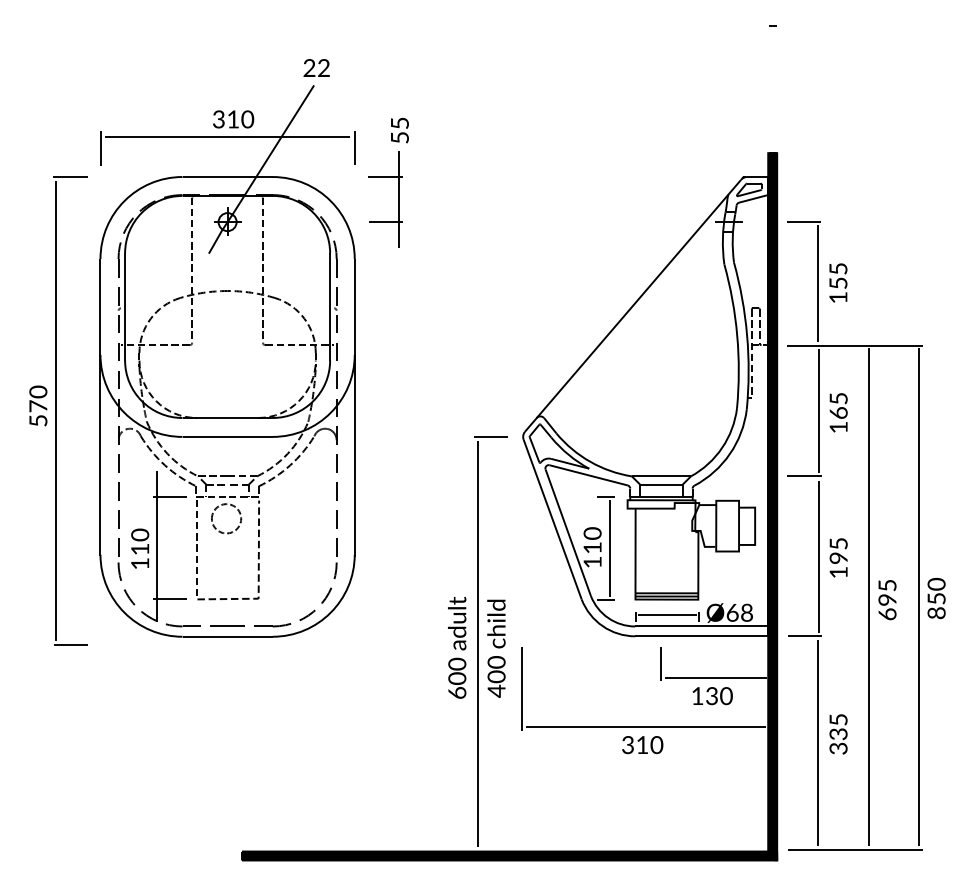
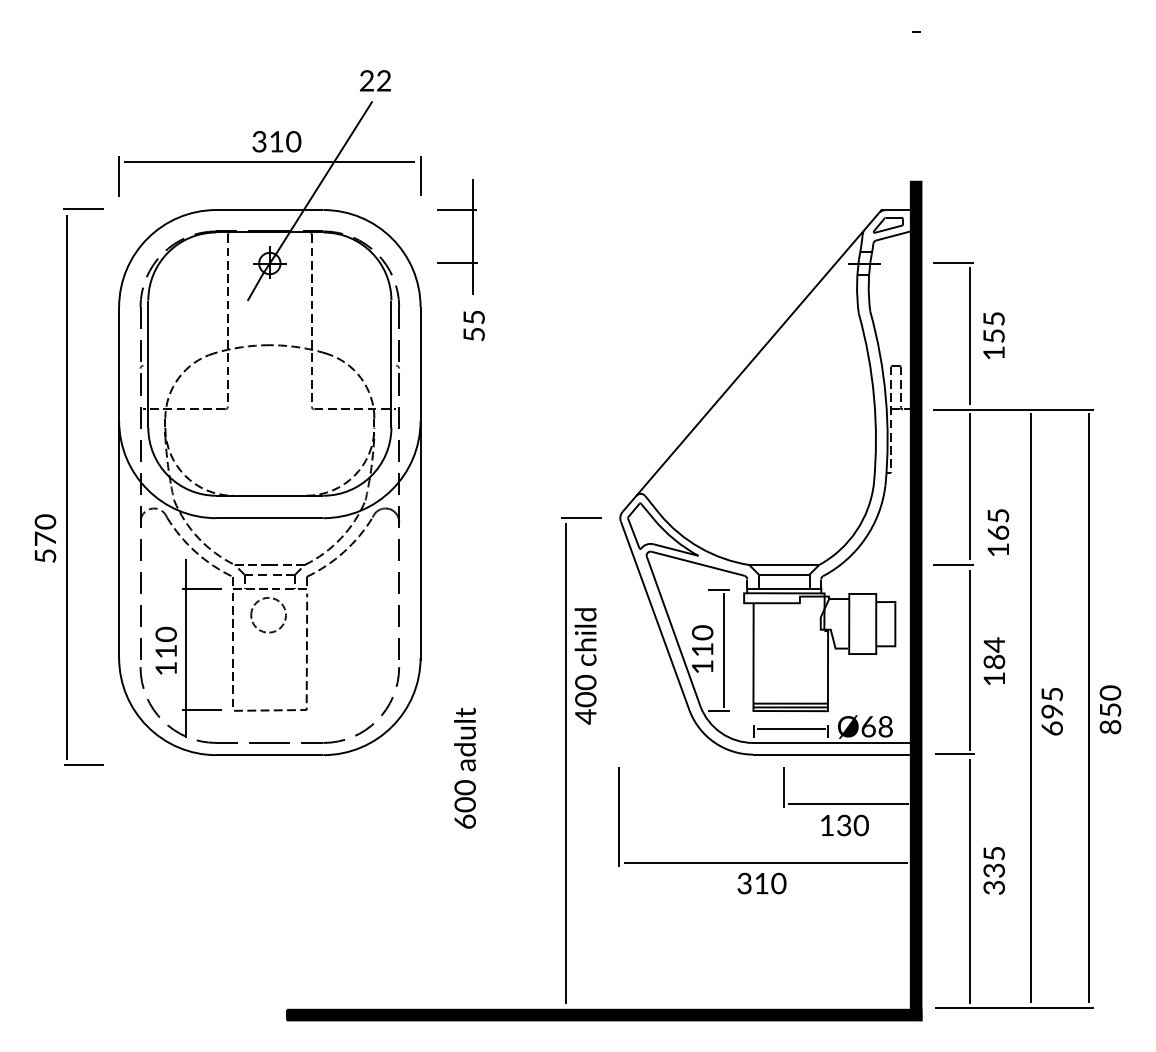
text: (399, 131) -> (473, 326), moved
text: (38, 405) -> (45, 538), moved
text: (838, 412) -> (998, 532), moved
text: (838, 551) -> (994, 653), 195 -> 184
text: (456, 647) -> (464, 767), moved
text: (496, 648) -> (585, 666), moved

